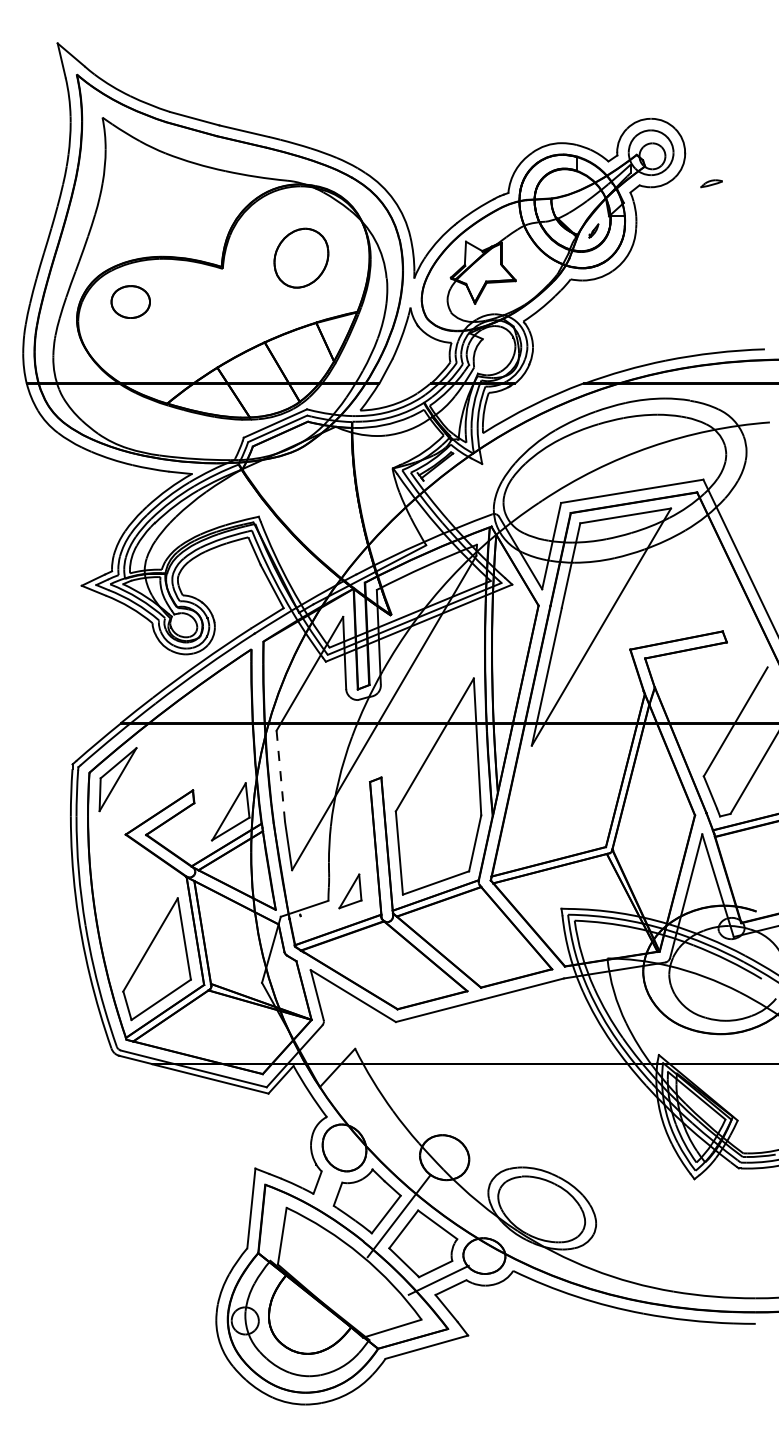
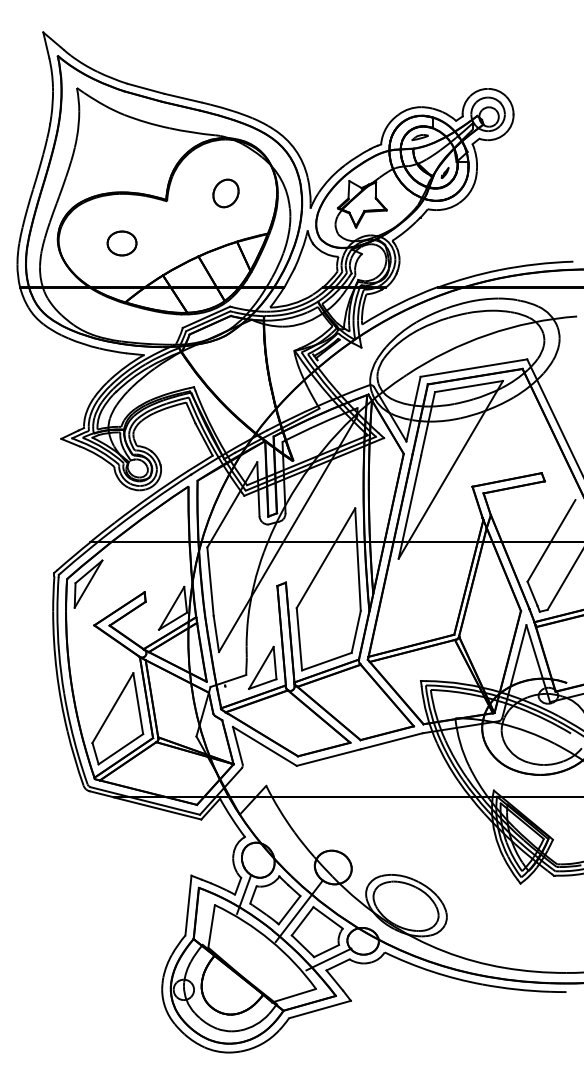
part: (711, 183) -> (420, 137), moved
part: (301, 258) -> (226, 193), size x0.62
part: (130, 301) -> (121, 243), moved
line: (280, 776) -> (210, 581), dashed -> solid
part: (350, 891) -> (262, 668), size x1.67
line: (325, 1193) -> (244, 894), added

